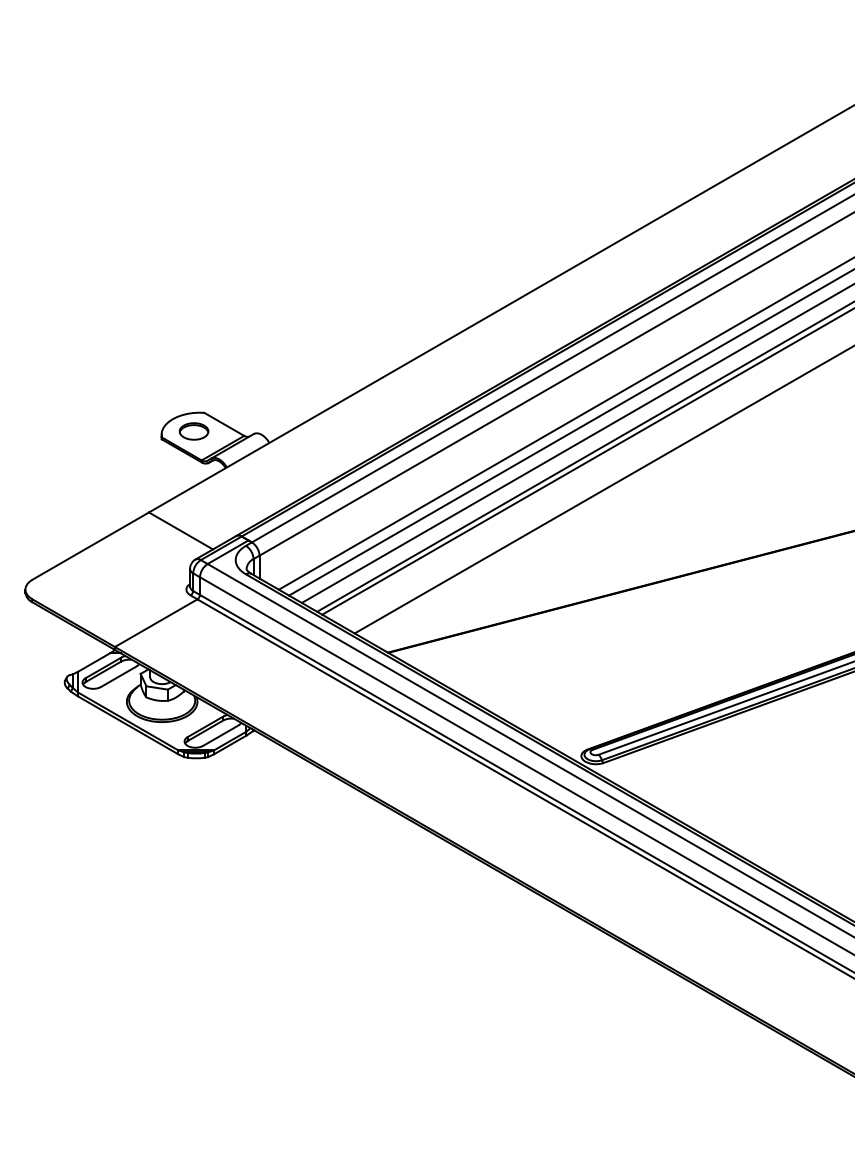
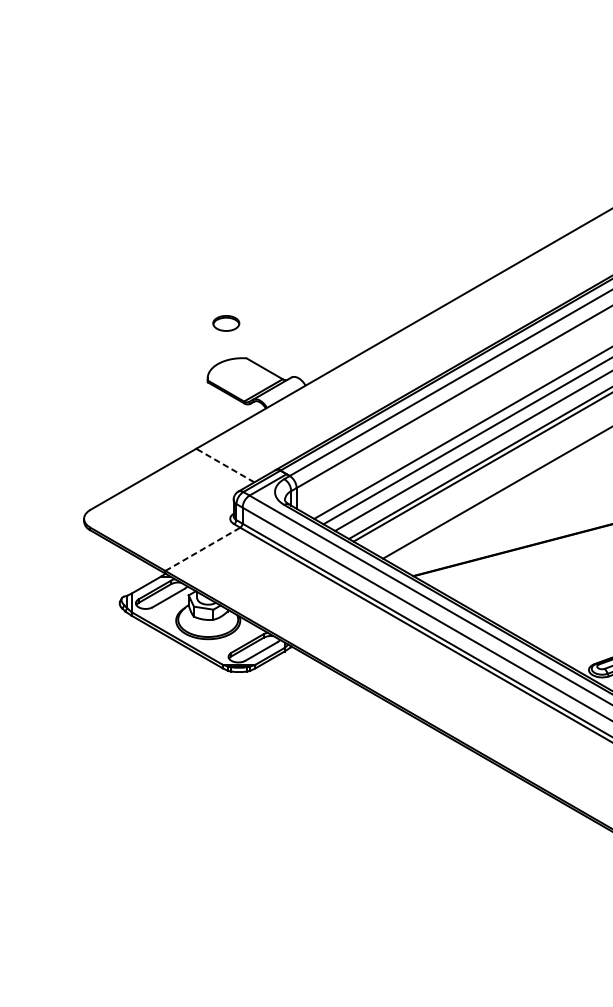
part: (193, 431) -> (225, 323), moved
line: (181, 530) -> (225, 465), solid -> dashed
line: (156, 623) -> (203, 549), solid -> dashed

